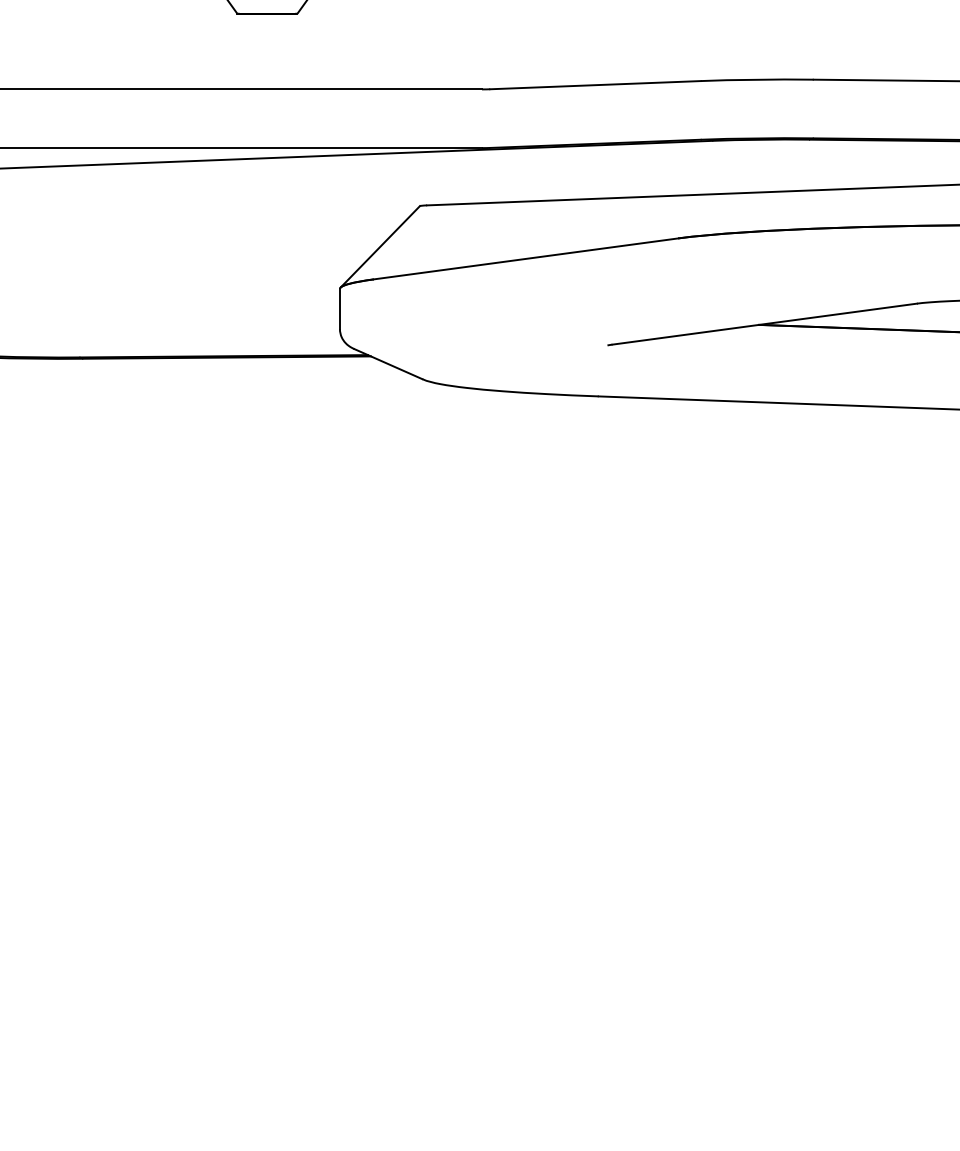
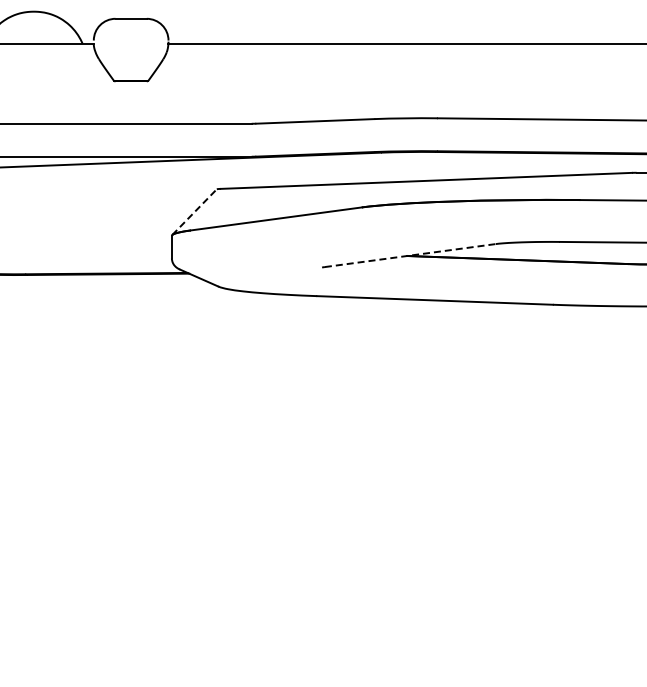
line: (380, 247) -> (194, 212), solid -> dashed
line: (764, 324) -> (410, 255), solid -> dashed

